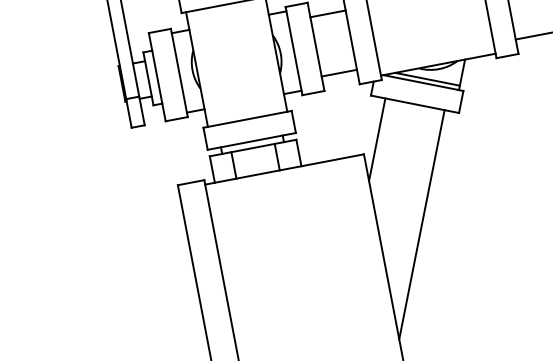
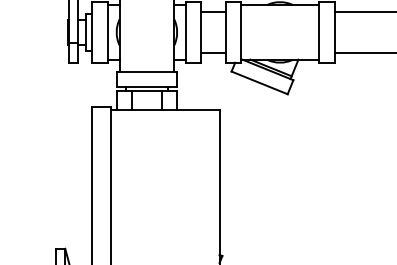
line: (376, 139) -> (229, 101), removed
line: (421, 224) -> (248, 163), removed

